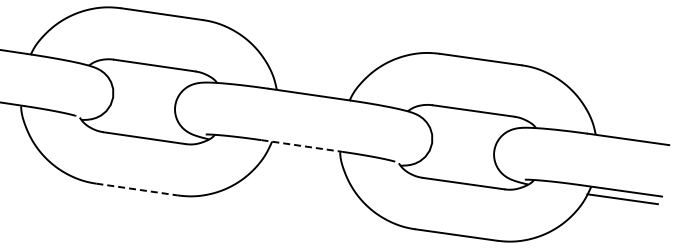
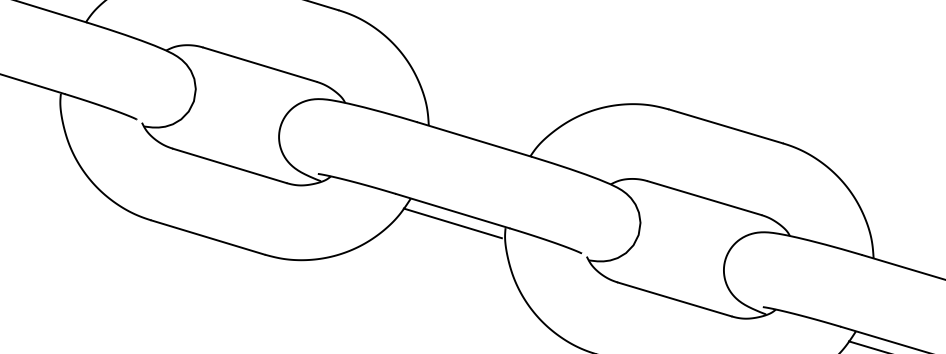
line: (302, 146) -> (453, 211), dashed -> solid
line: (303, 154) -> (452, 223), added
line: (137, 189) -> (208, 237), dashed -> solid

